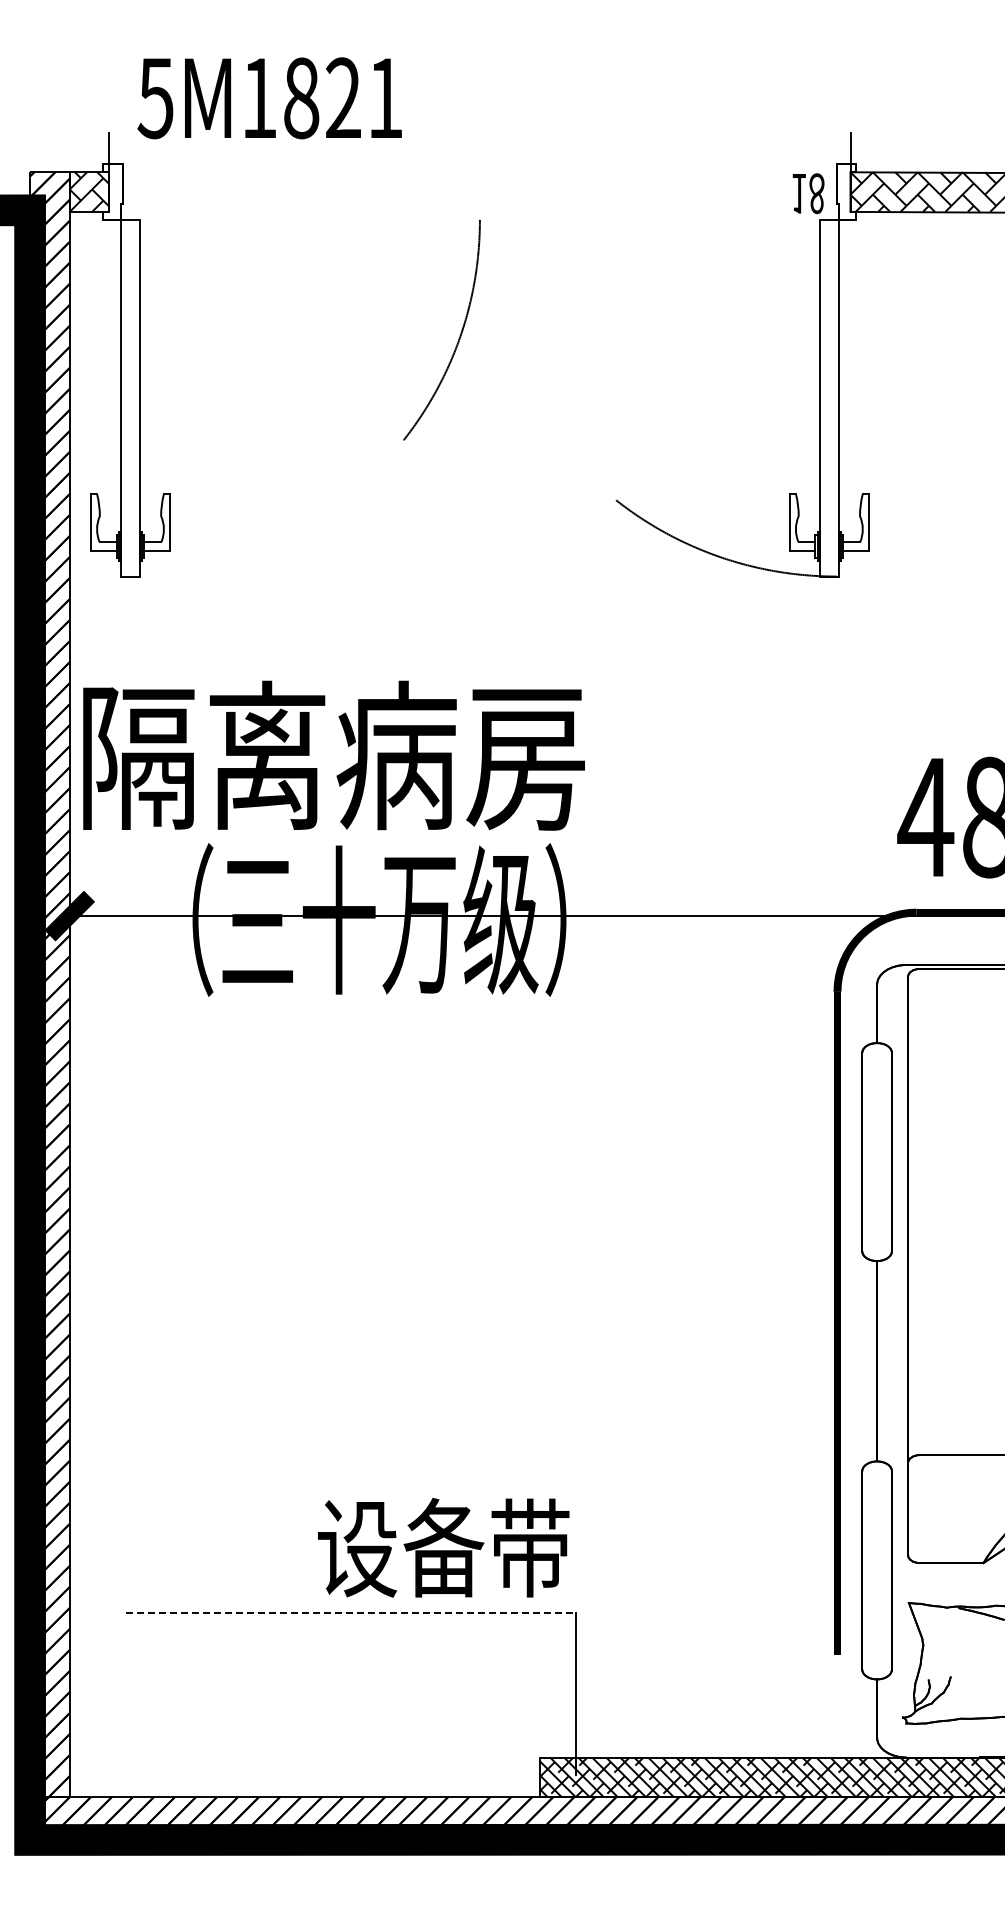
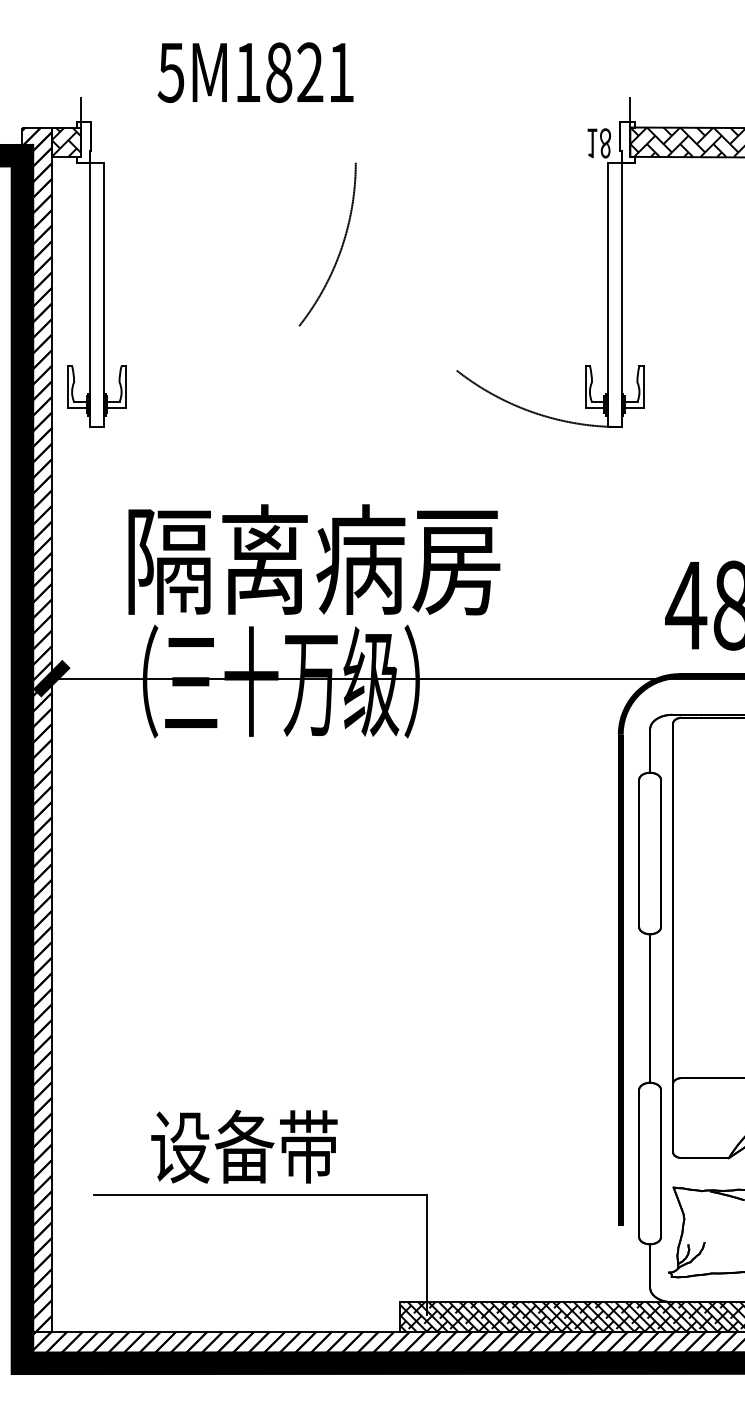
text: (269, 98) -> (255, 72), moved
text: (333, 755) -> (313, 559), moved
text: (443, 1547) -> (244, 1146), moved
line: (351, 1612) -> (260, 1194), dashed -> solid

